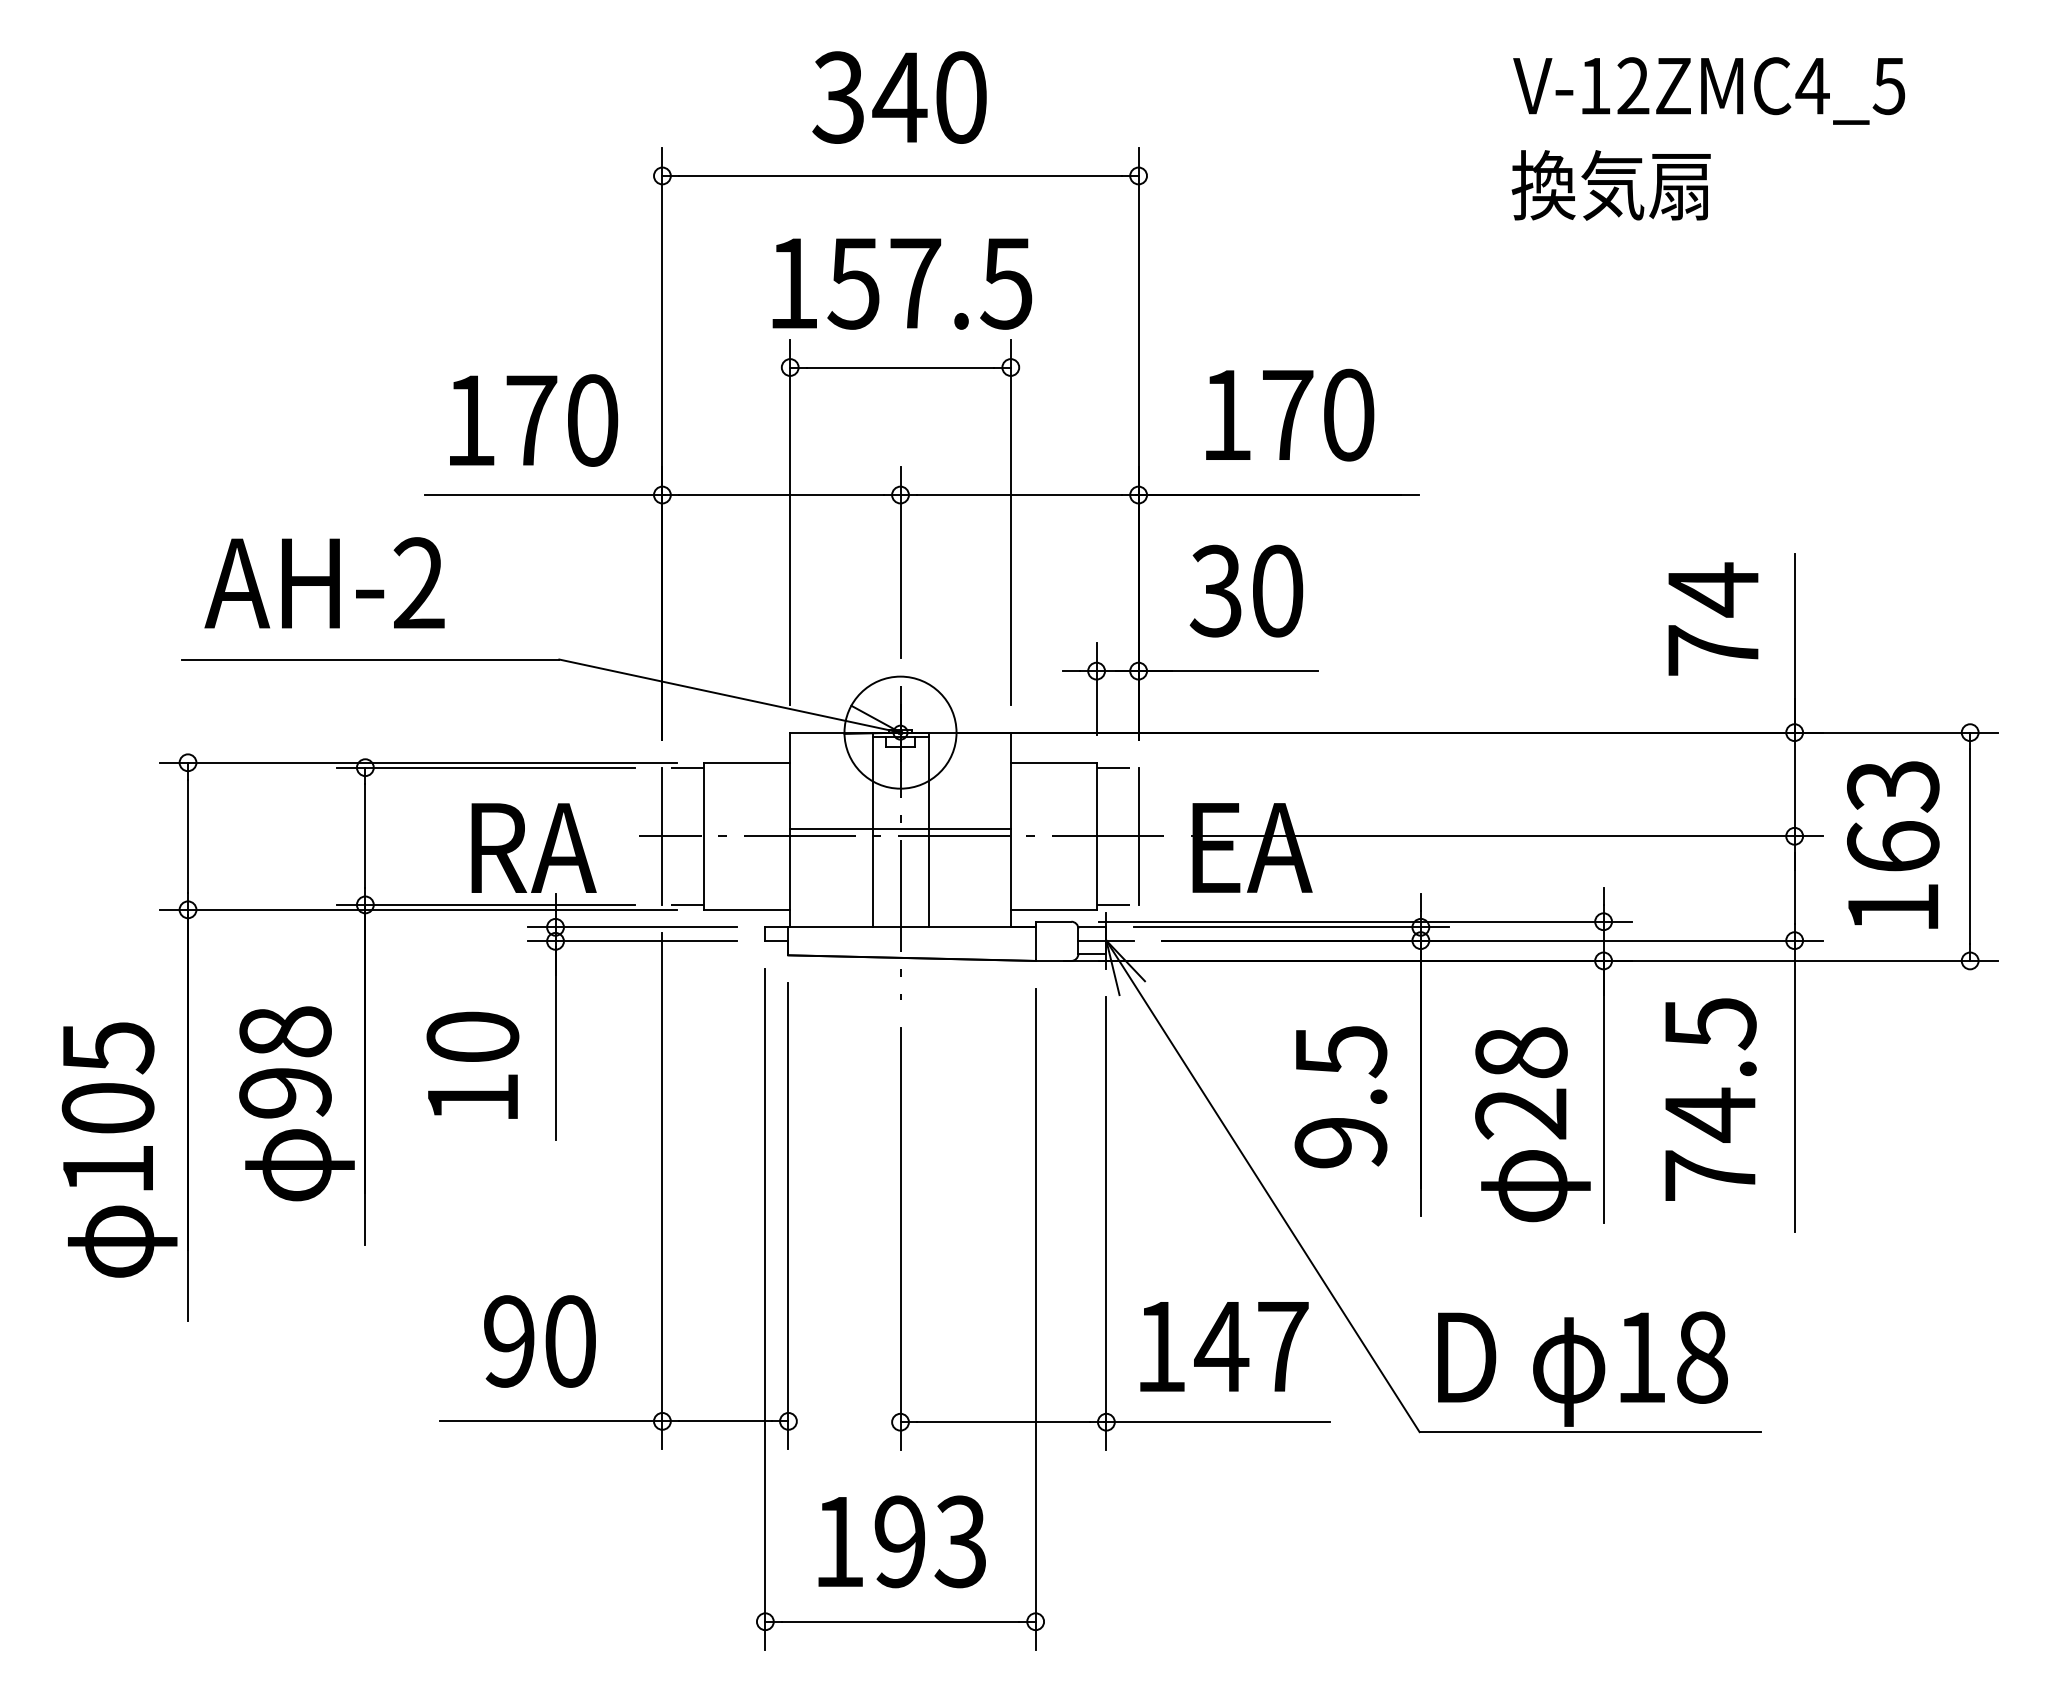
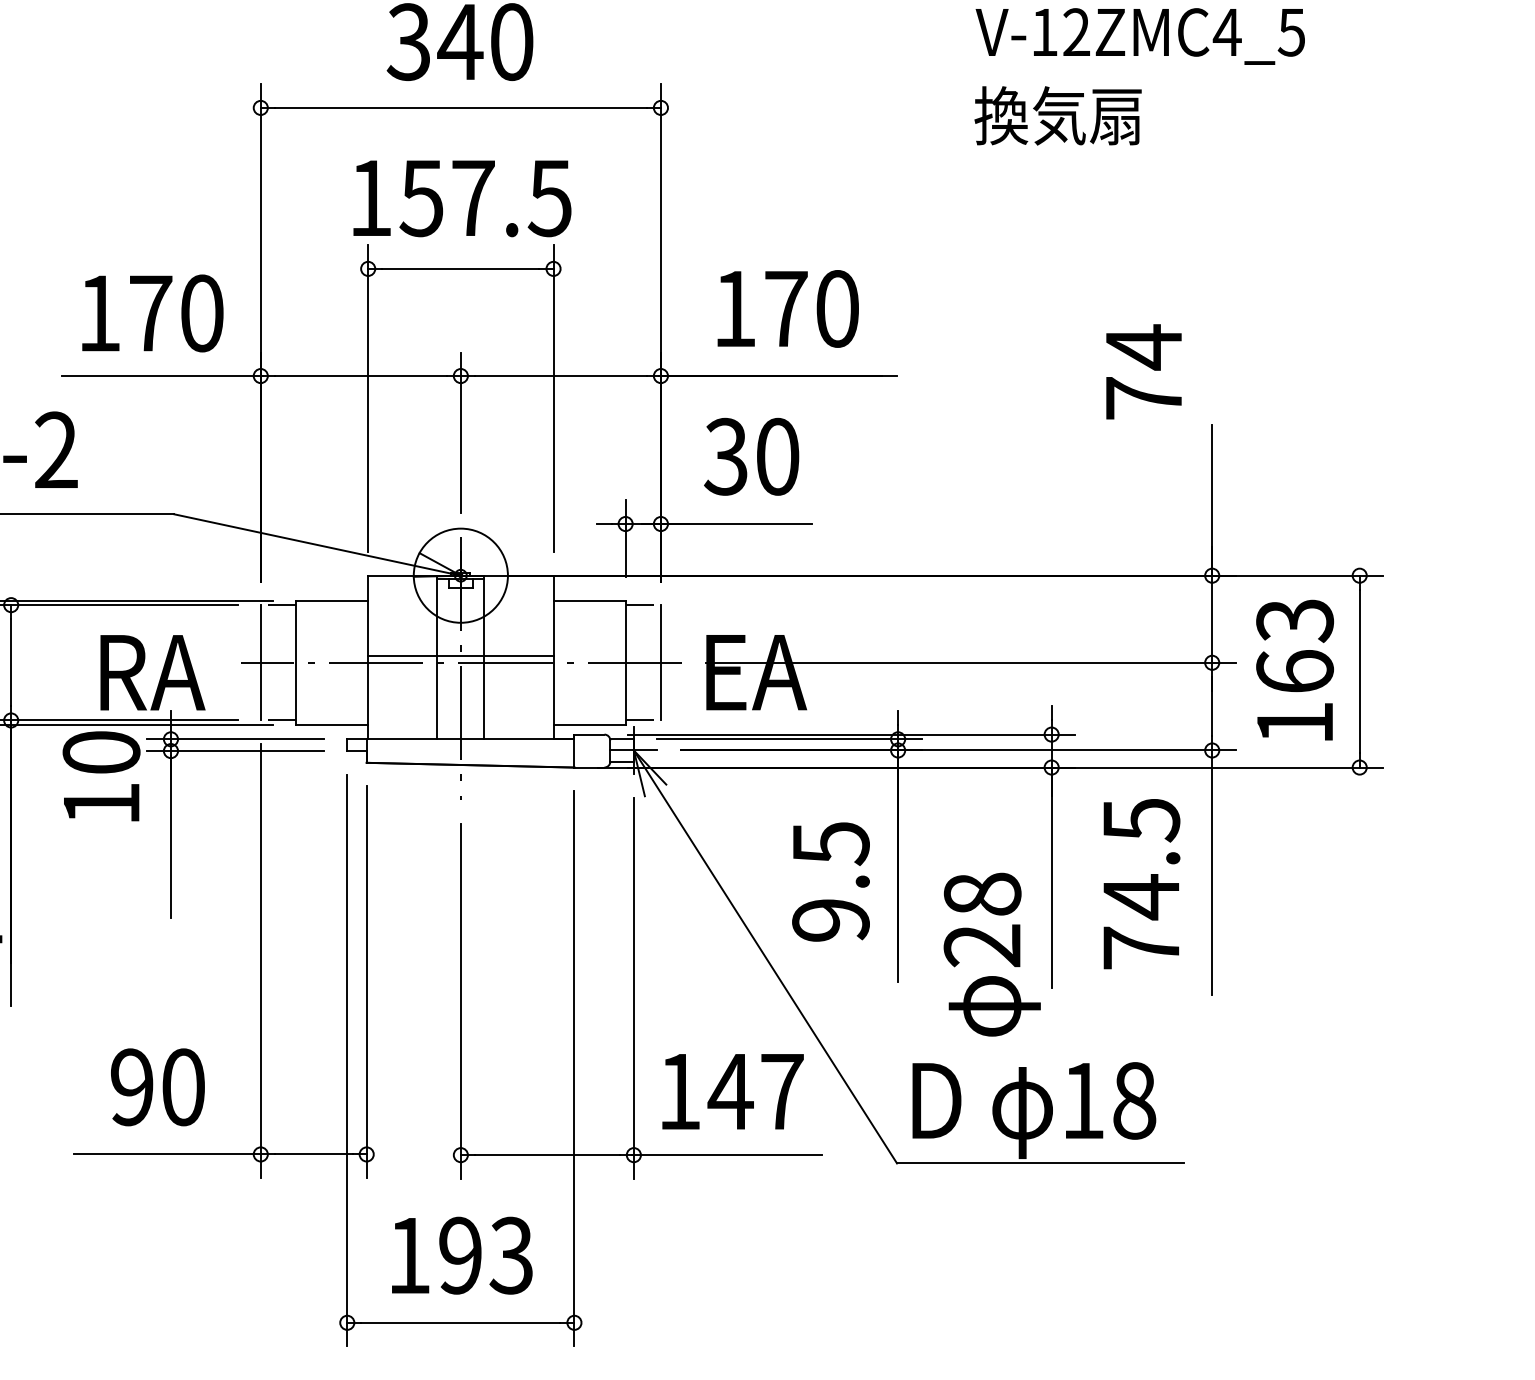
text: (1713, 618) -> (1144, 371), moved
text: (472, 1064) -> (101, 775), moved
text: (1532, 1124) -> (991, 954), moved

